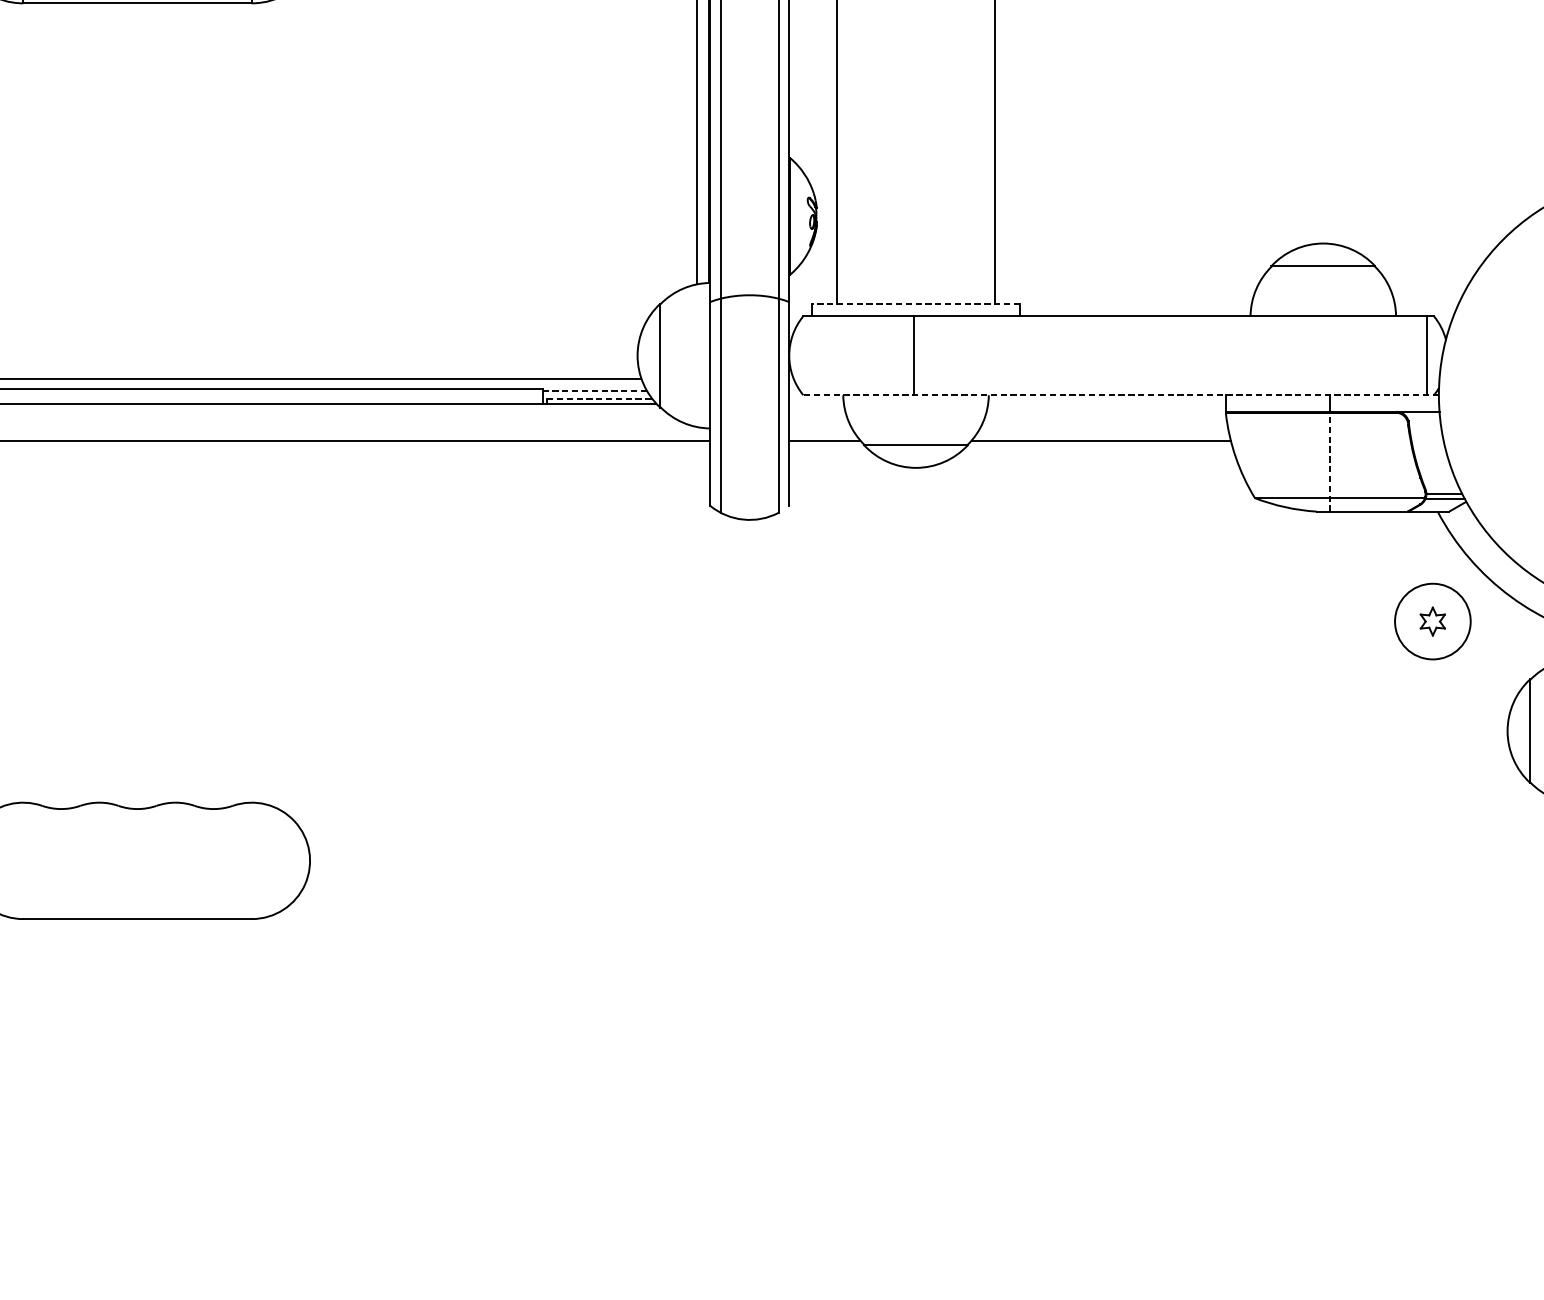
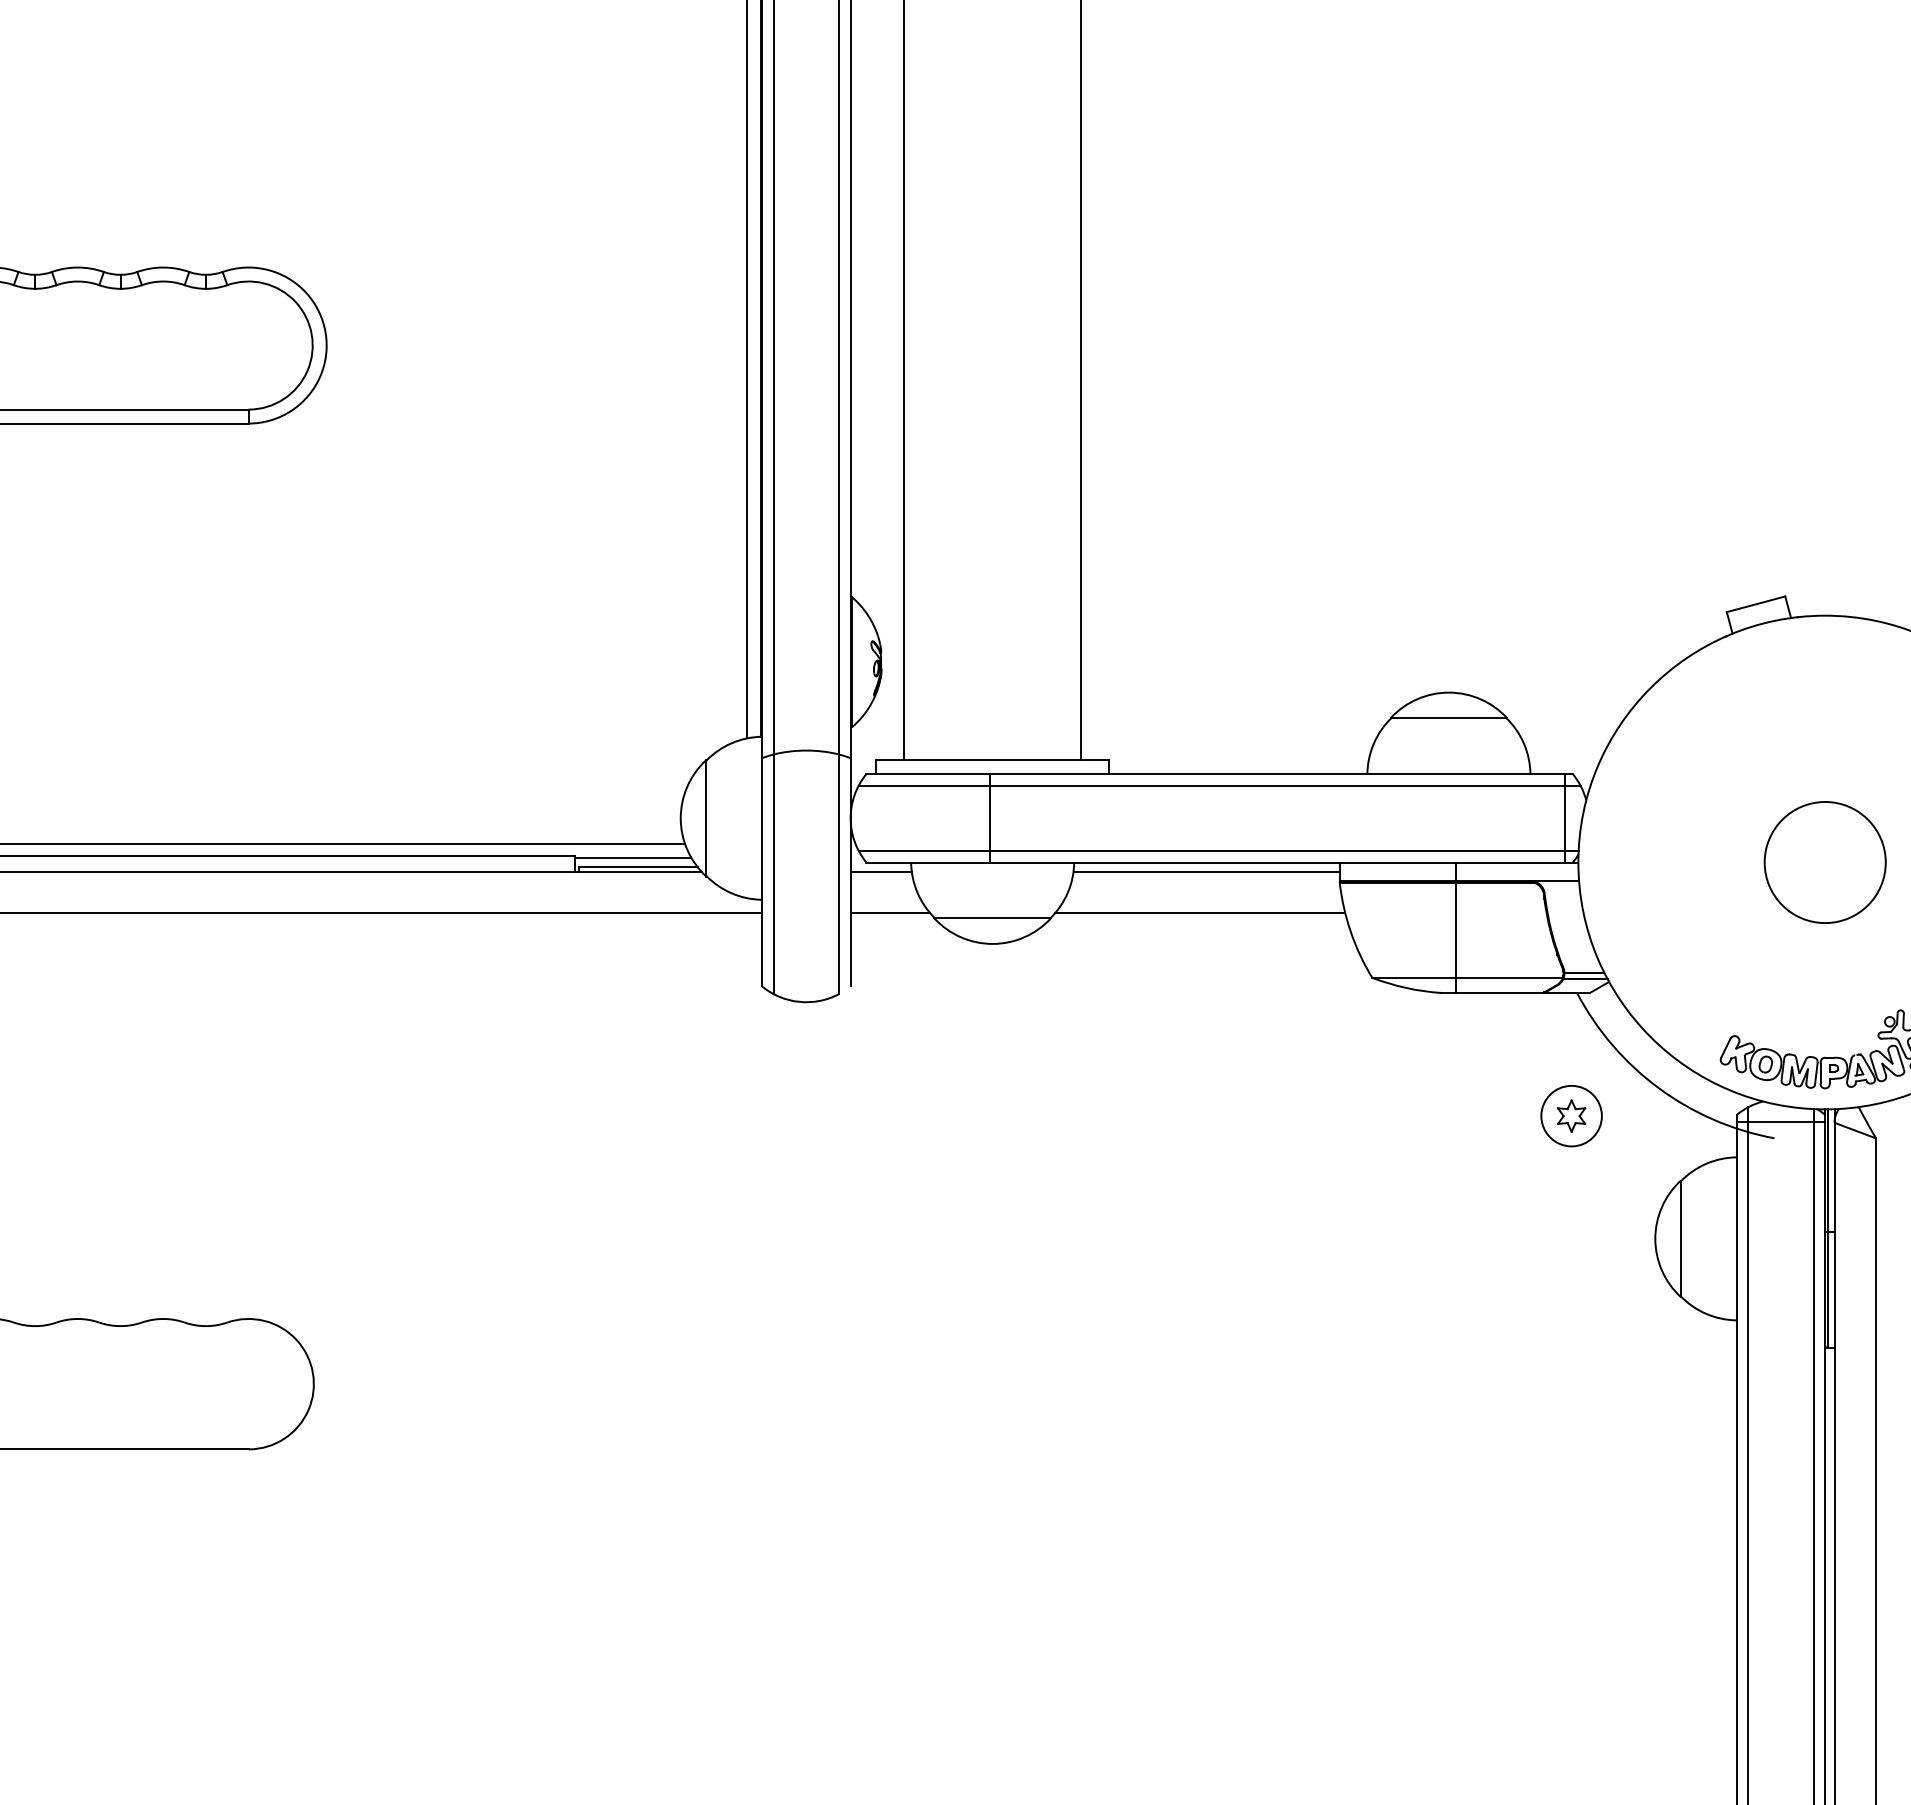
line: (915, 304) -> (992, 760), dashed -> solid
line: (1118, 326) -> (1219, 785), added
line: (1117, 384) -> (1218, 850), added
line: (594, 390) -> (632, 857), dashed -> solid
line: (1121, 395) -> (1222, 862), dashed -> solid
line: (600, 399) -> (639, 867), dashed -> solid
line: (815, 403) -> (880, 871), added
line: (1106, 403) -> (1206, 871), added
line: (1330, 462) -> (1456, 937), dashed -> solid
circle: (1432, 621) -> (1571, 1115), size x0.71

